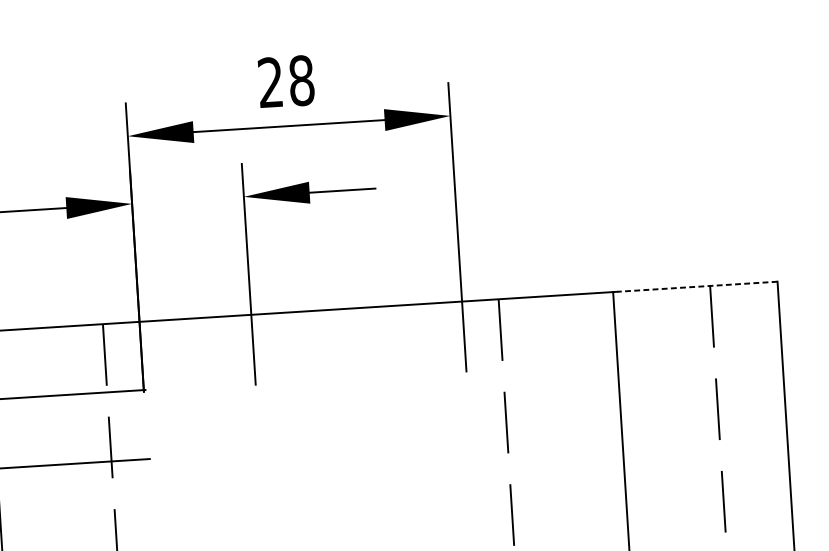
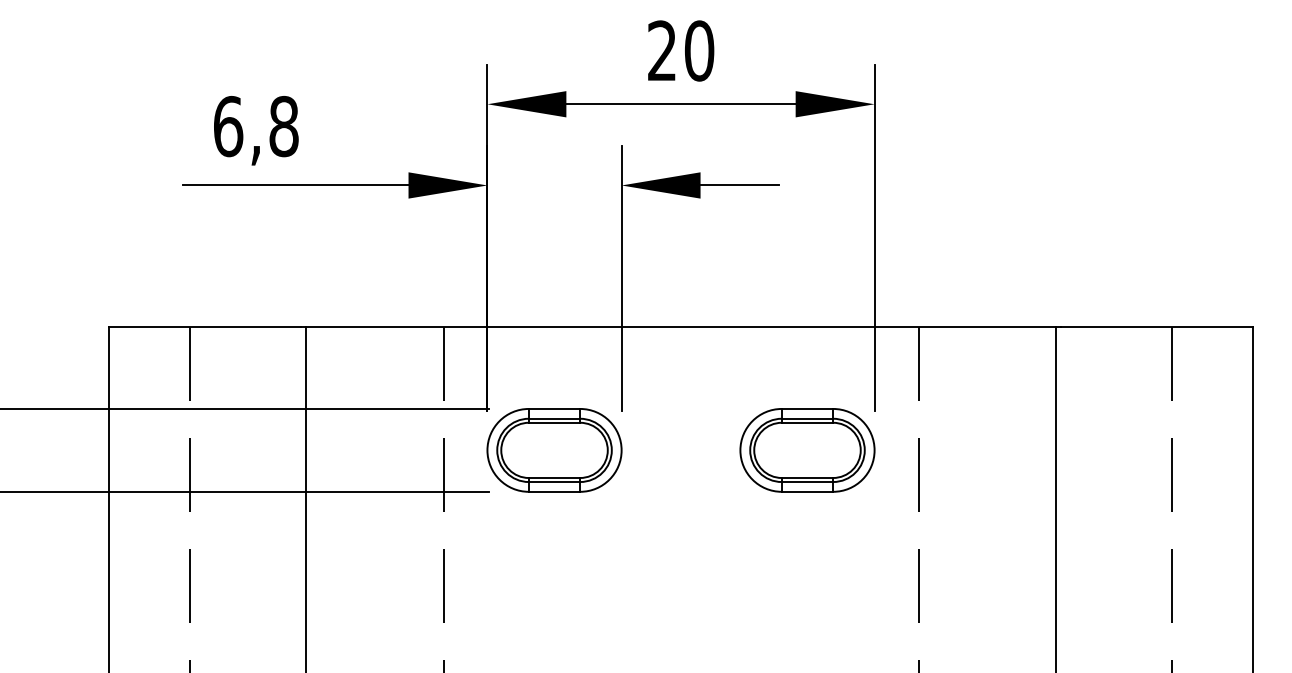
text: (301, 80) -> (699, 50), 28 -> 20
line: (696, 287) -> (1156, 327), dashed -> solid
part: (412, 407) -> (807, 450), added
part: (201, 421) -> (554, 450), added

